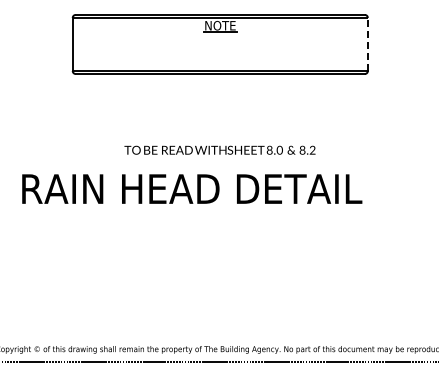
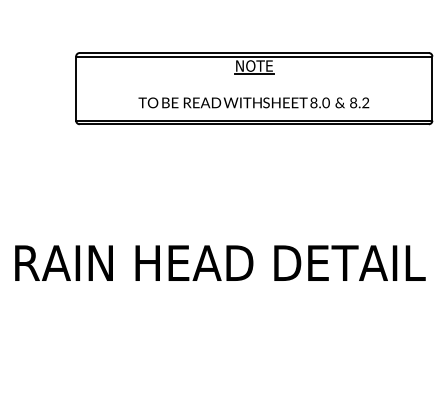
line: (367, 44) -> (431, 88), dashed -> solid
text: (219, 149) -> (253, 101), moved

